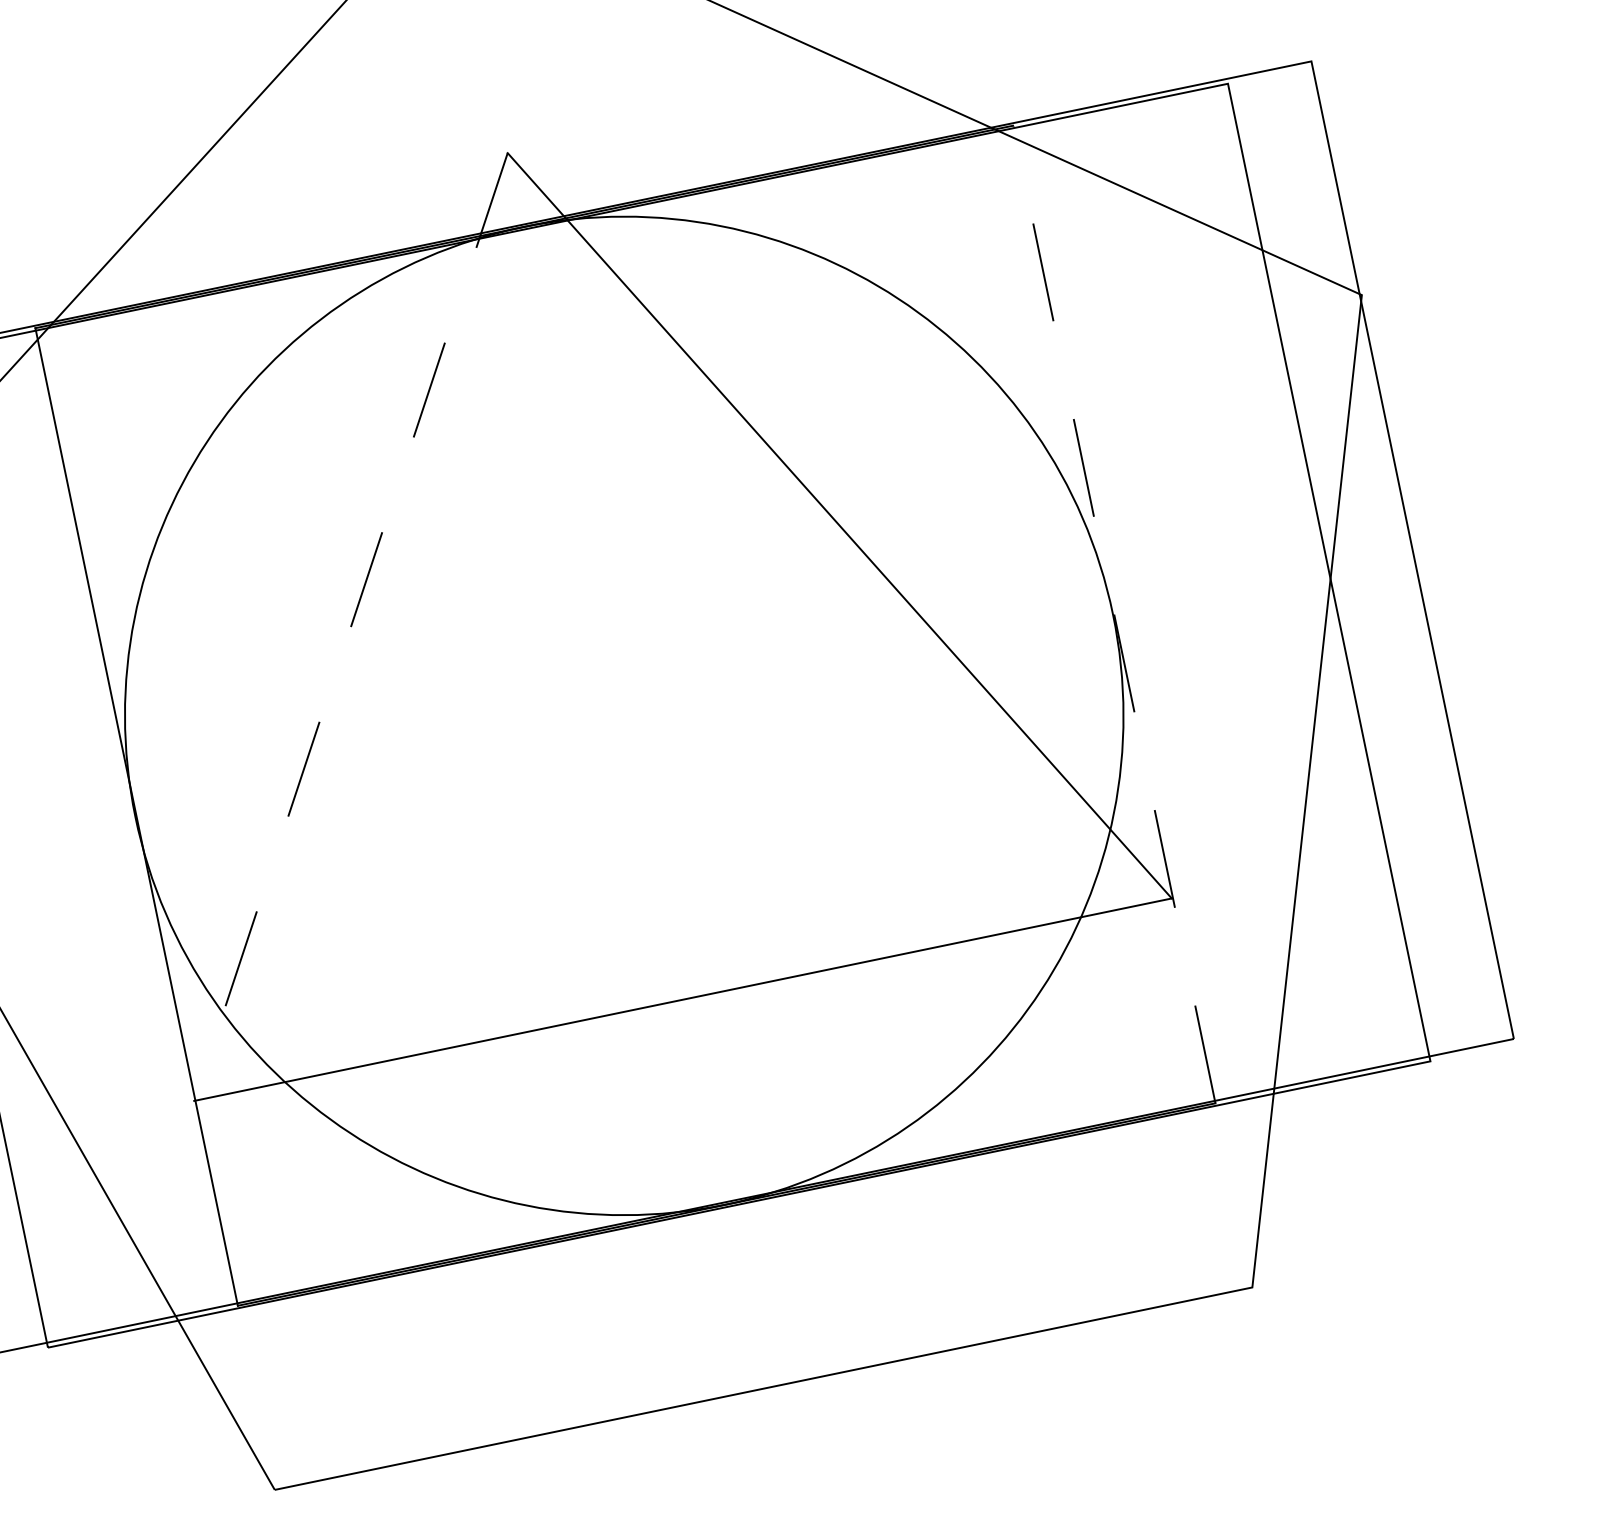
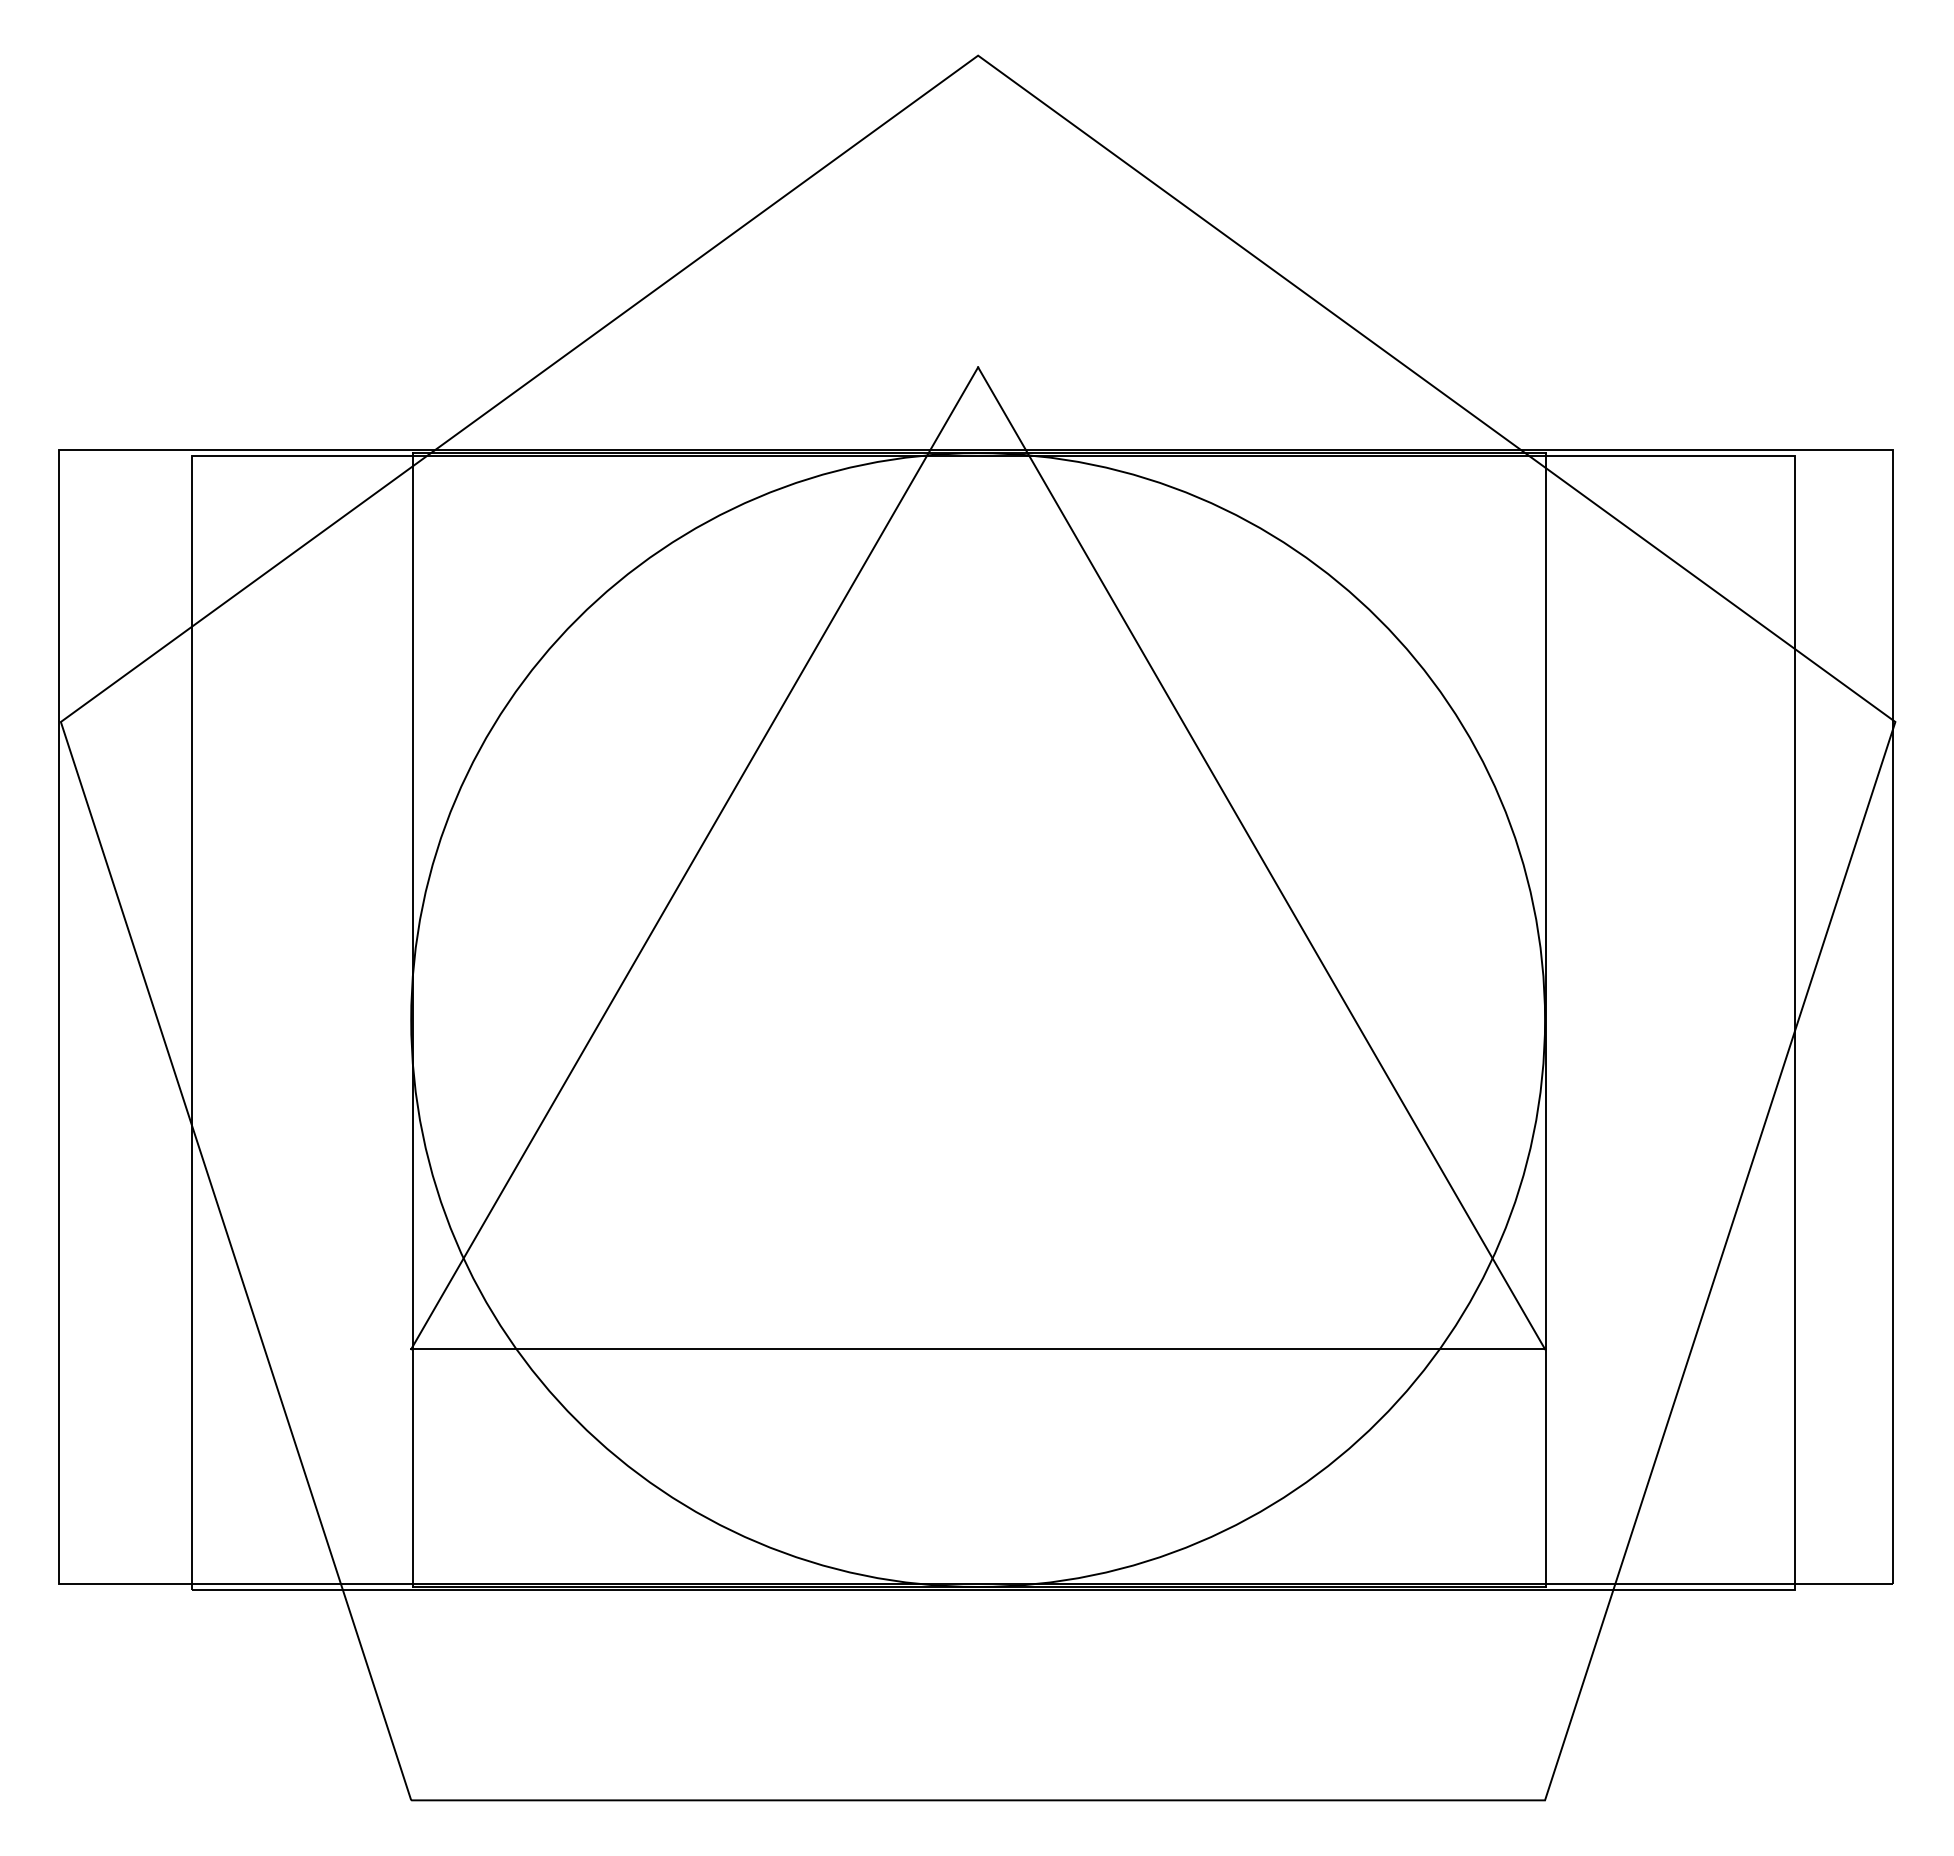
line: (1114, 614) -> (1546, 1020), dashed -> solid
line: (350, 627) -> (694, 858), dashed -> solid

